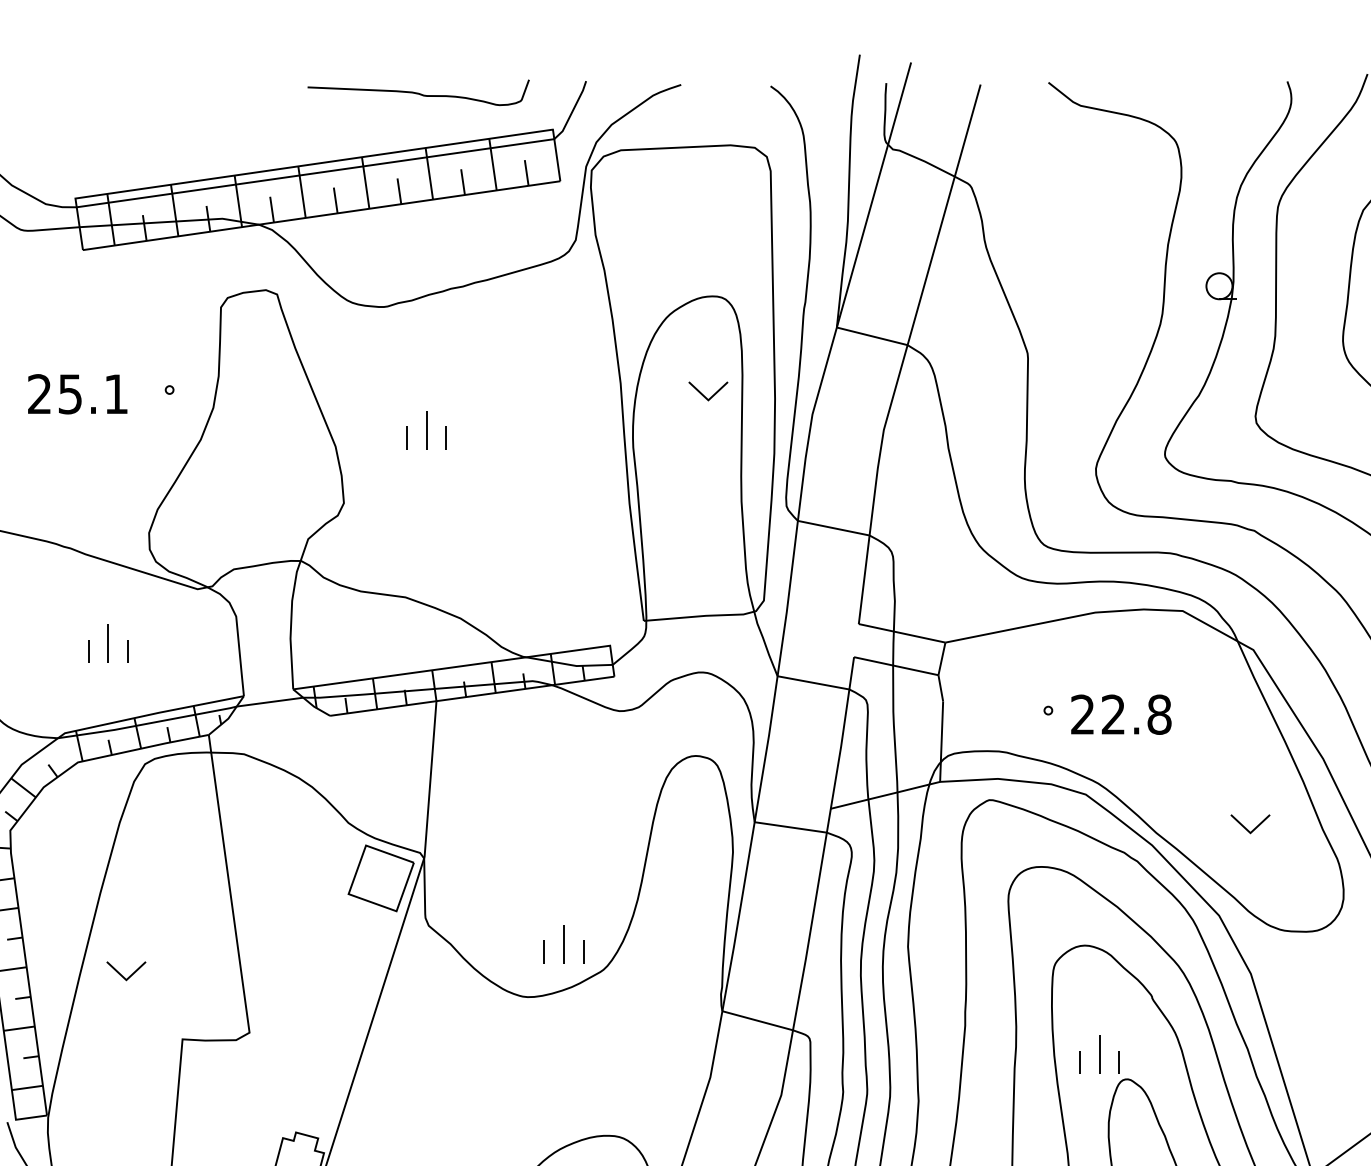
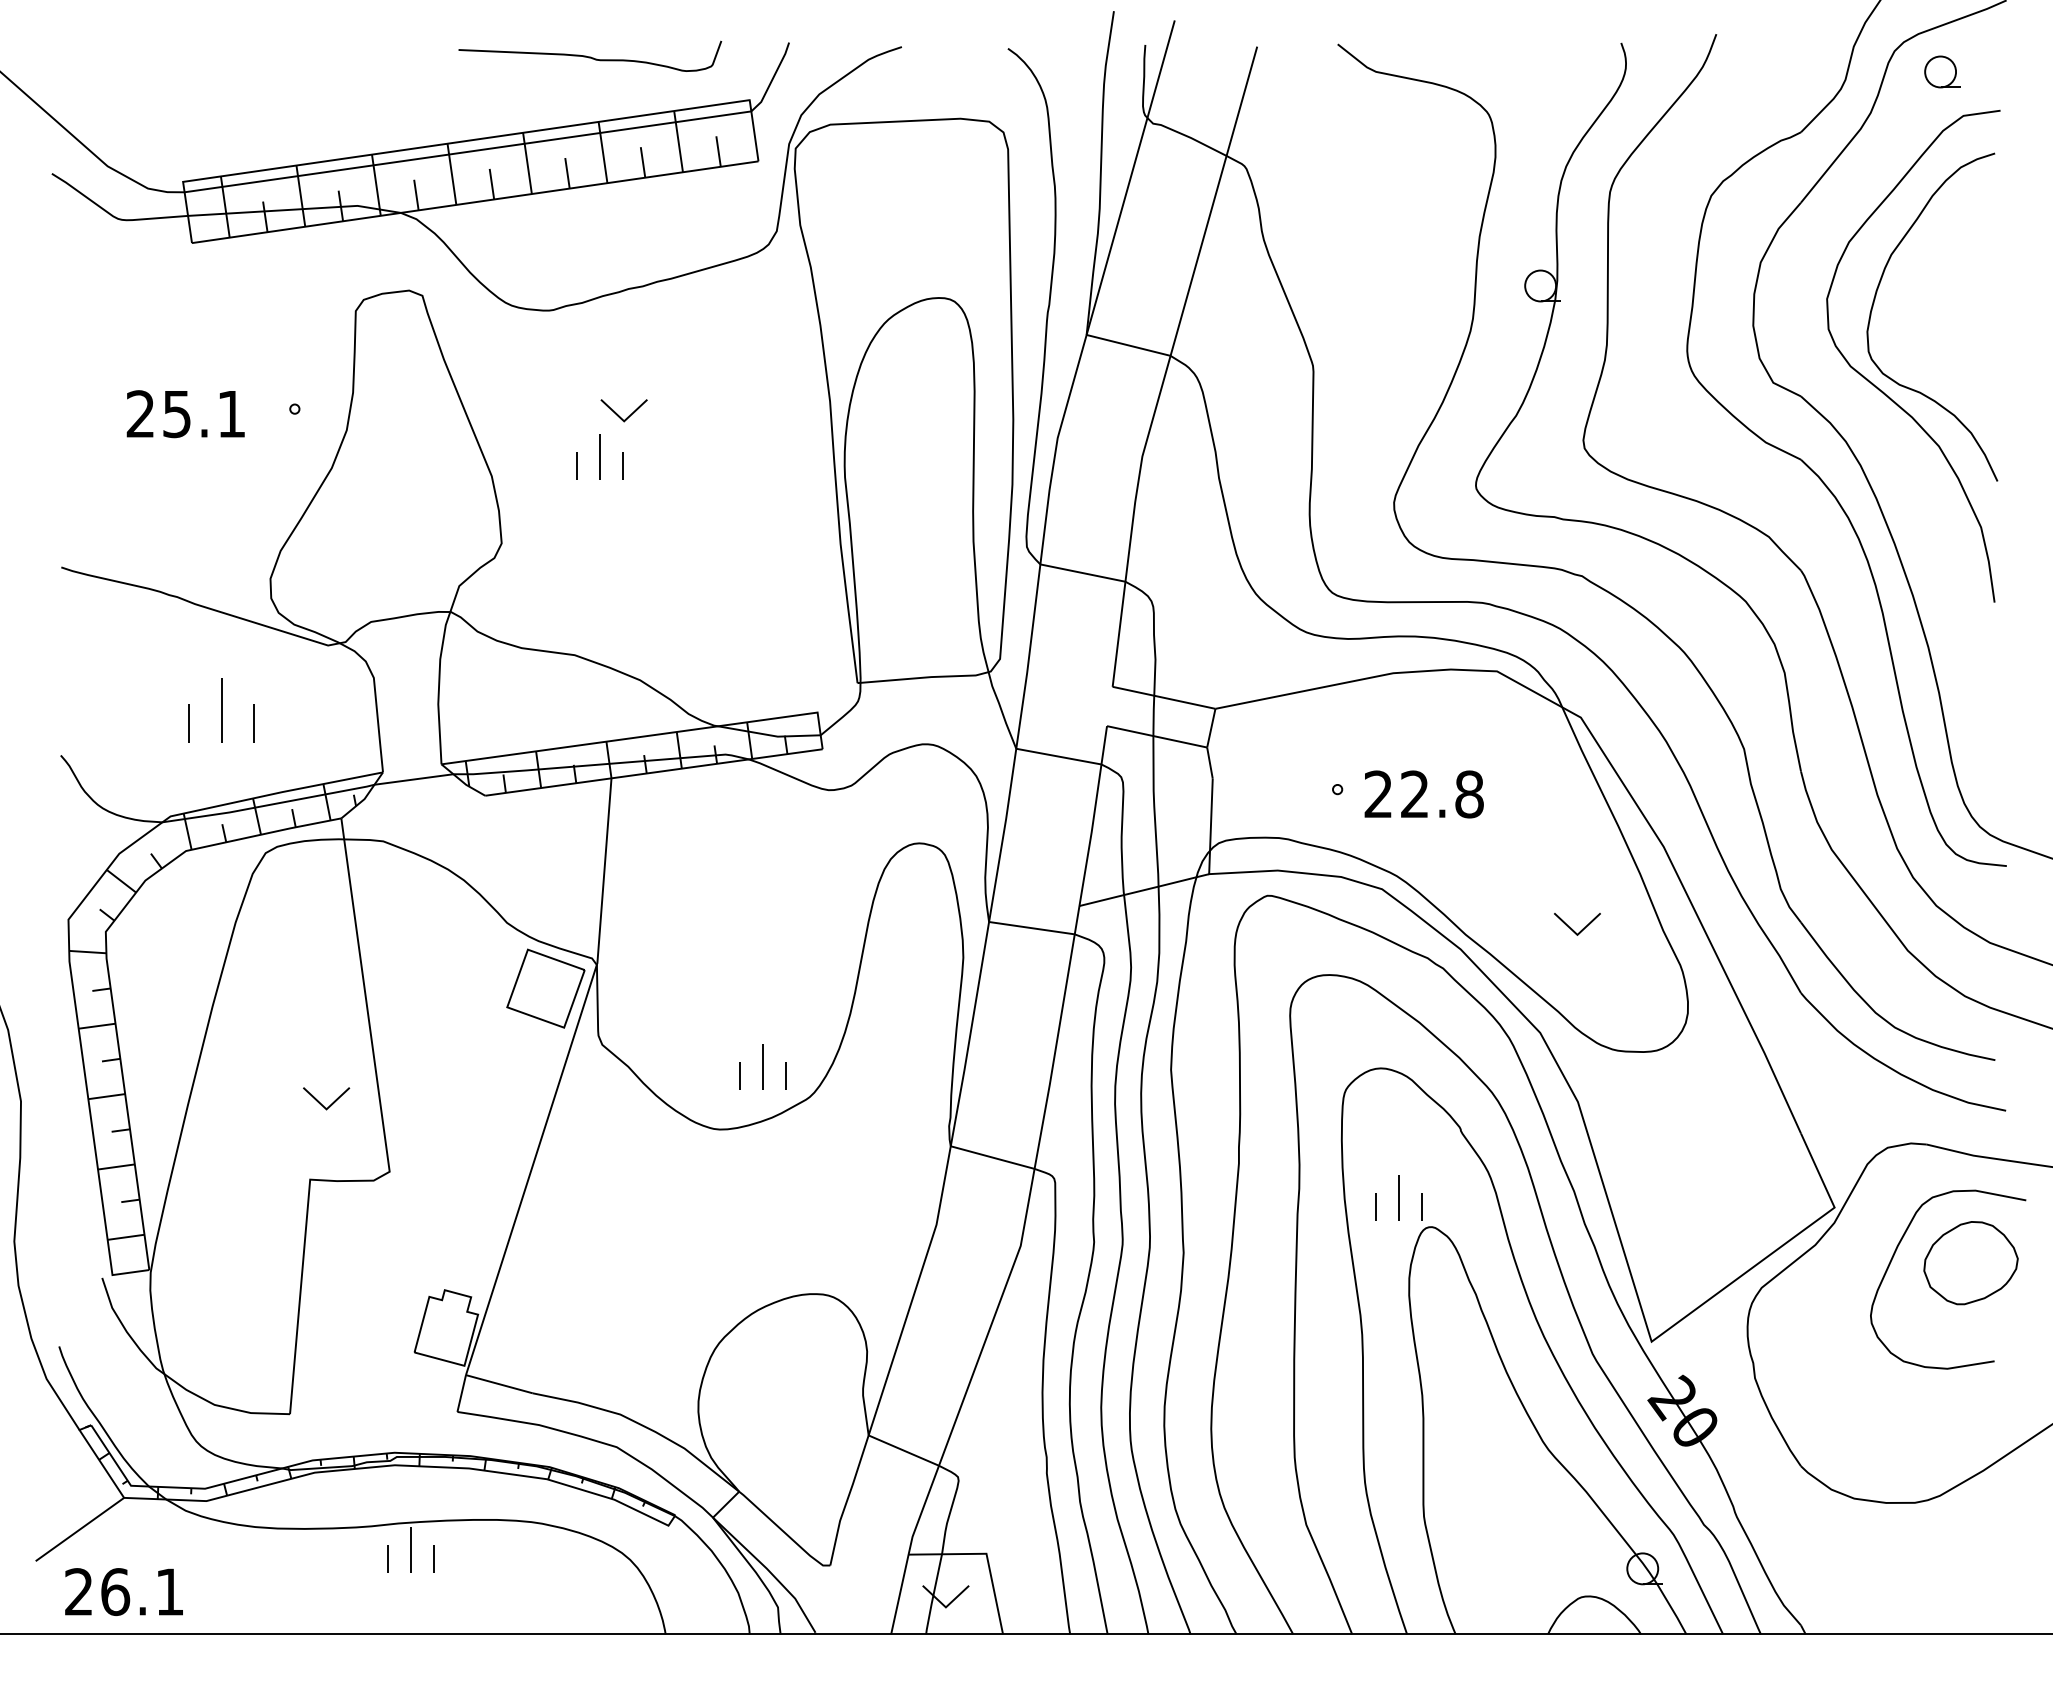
part: (703, 394) -> (618, 414), moved
part: (107, 643) -> (221, 709), size x1.4
part: (122, 975) -> (321, 1103), moved

